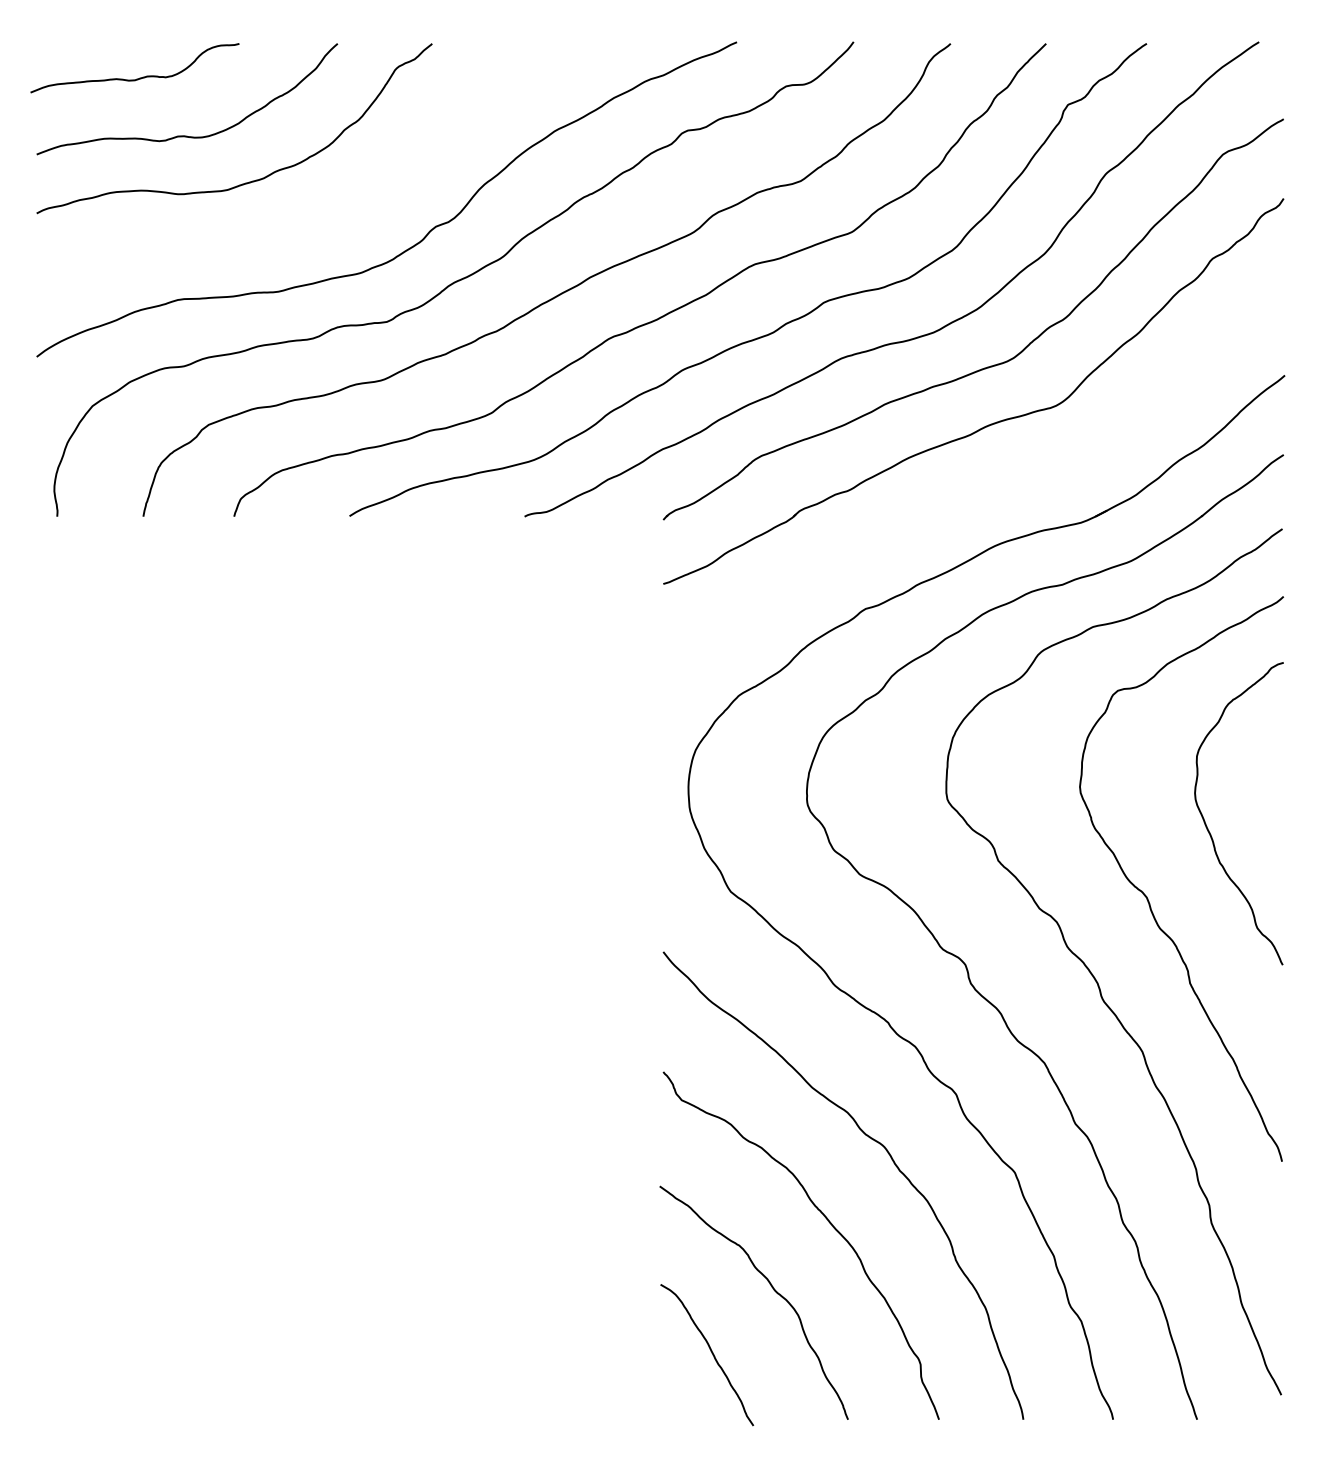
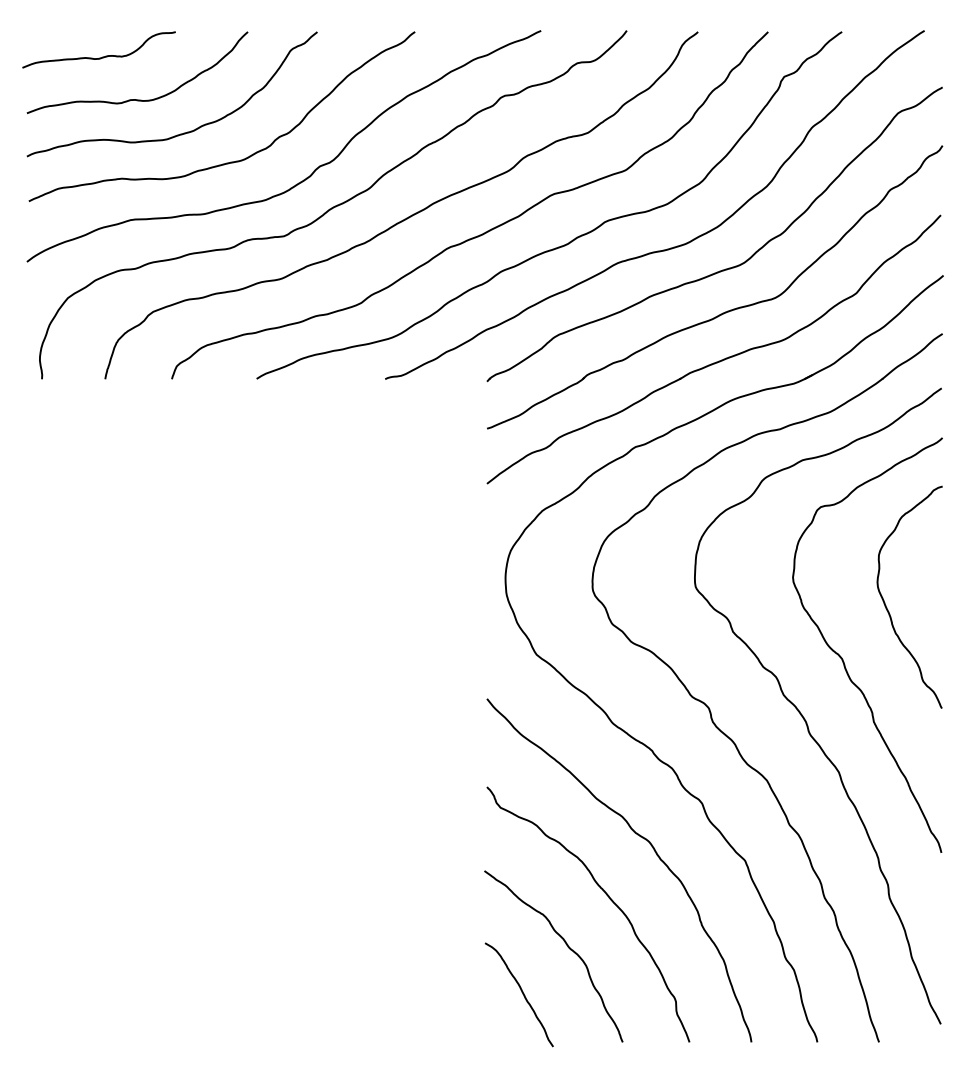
curve: (314, 220) -> (230, 161), added
part: (976, 492) -> (717, 361), added

